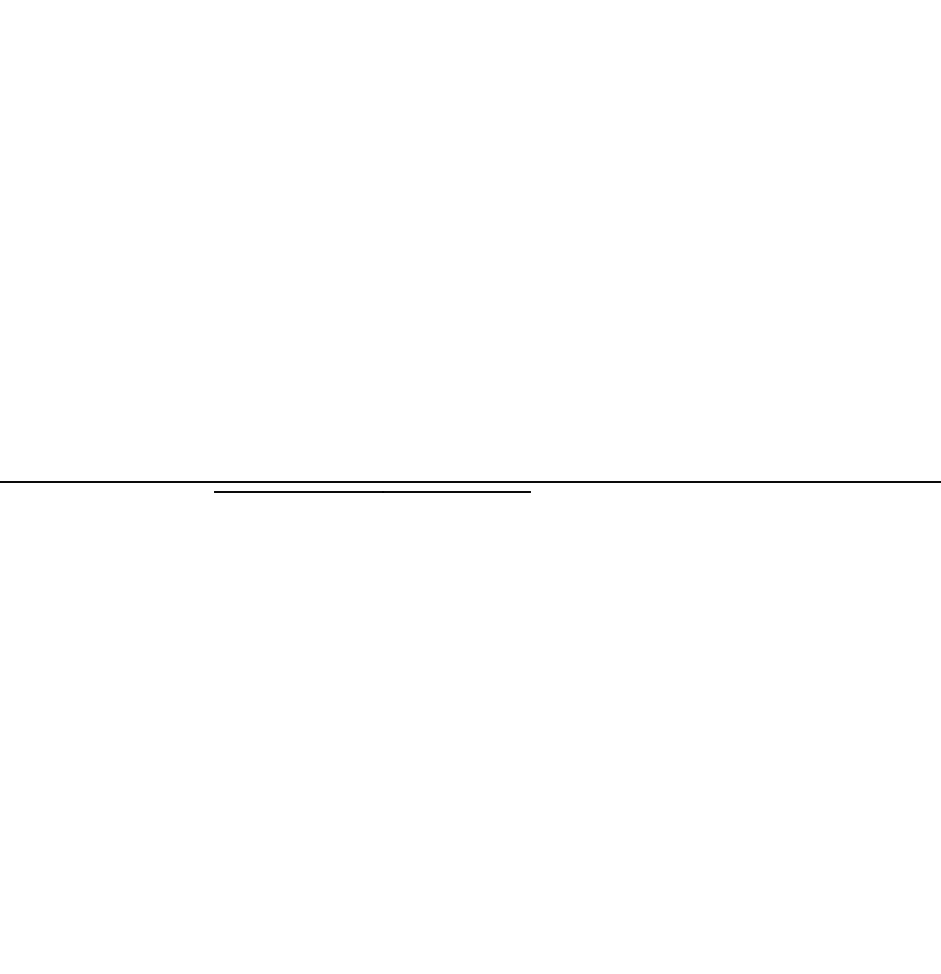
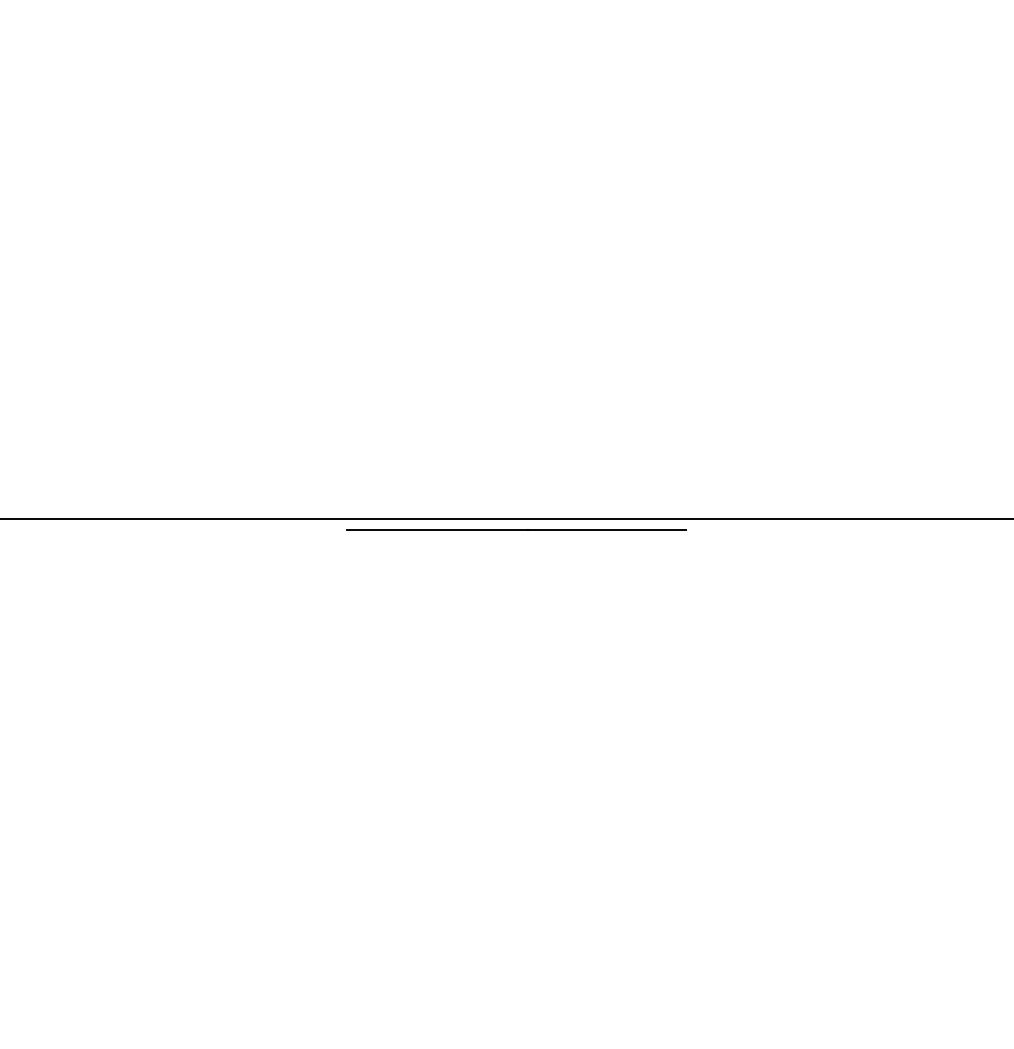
line: (372, 491) -> (516, 529), moved

